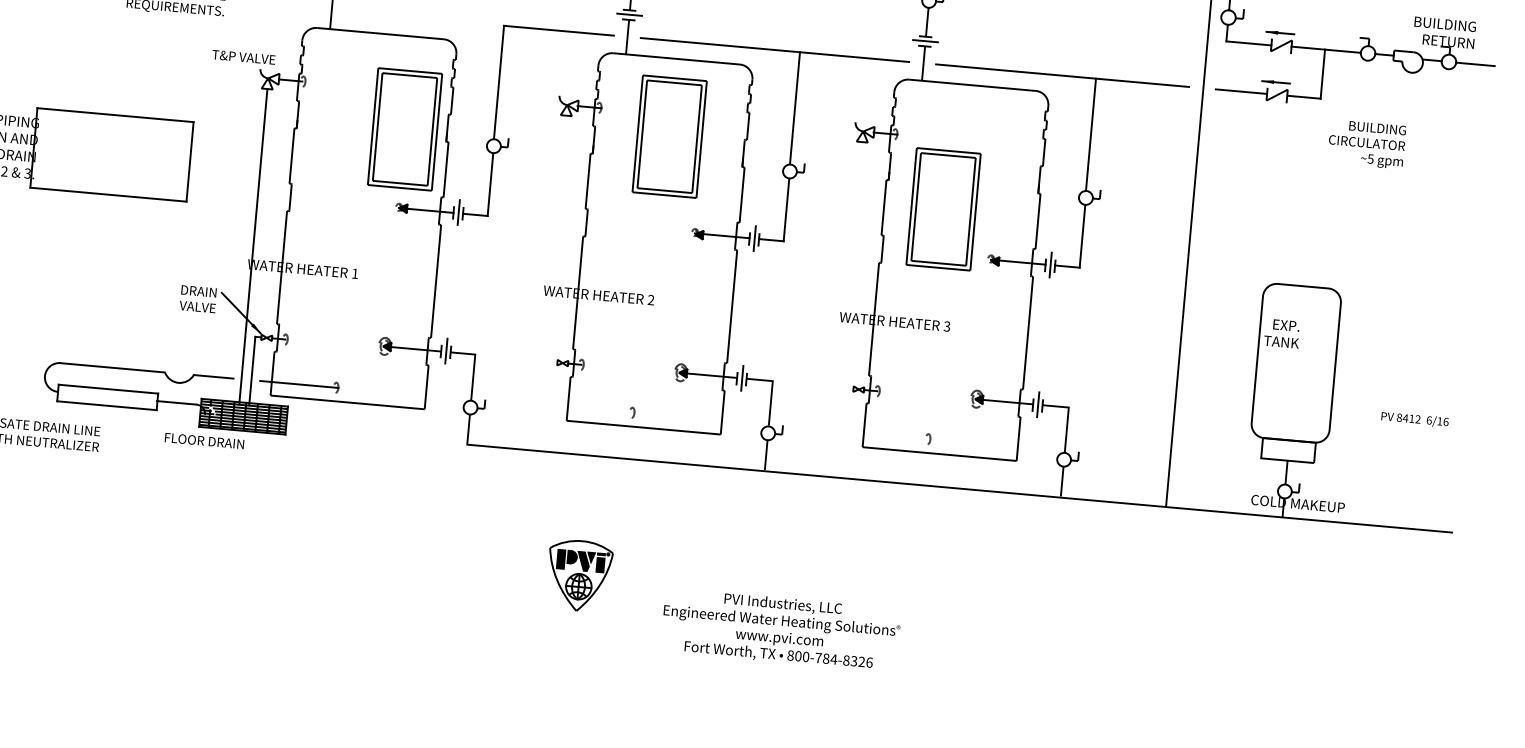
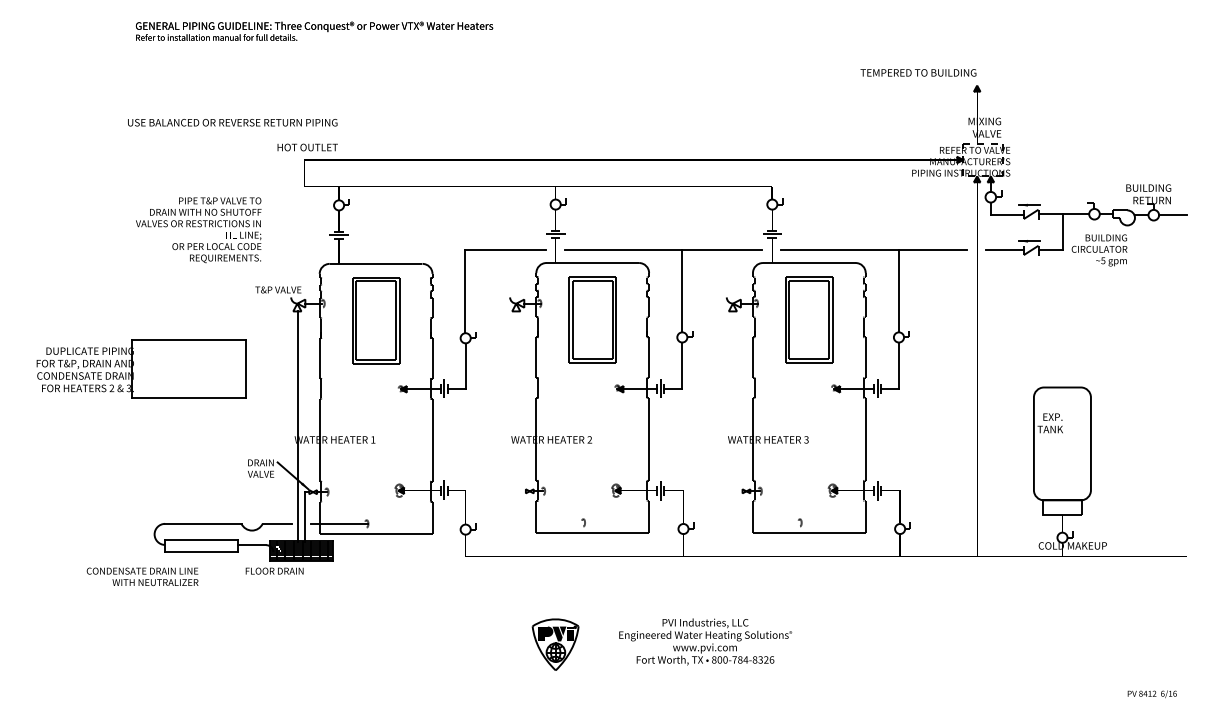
part: (405, 128) -> (376, 320), moved
text: (1366, 144) -> (1099, 250), moved
part: (943, 208) -> (809, 319), moved
text: (1413, 420) -> (1151, 694), moved
text: (780, 629) -> (705, 641), moved

